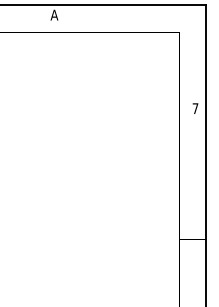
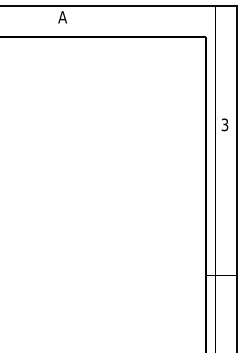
text: (195, 108) -> (224, 124), 7 -> 3

